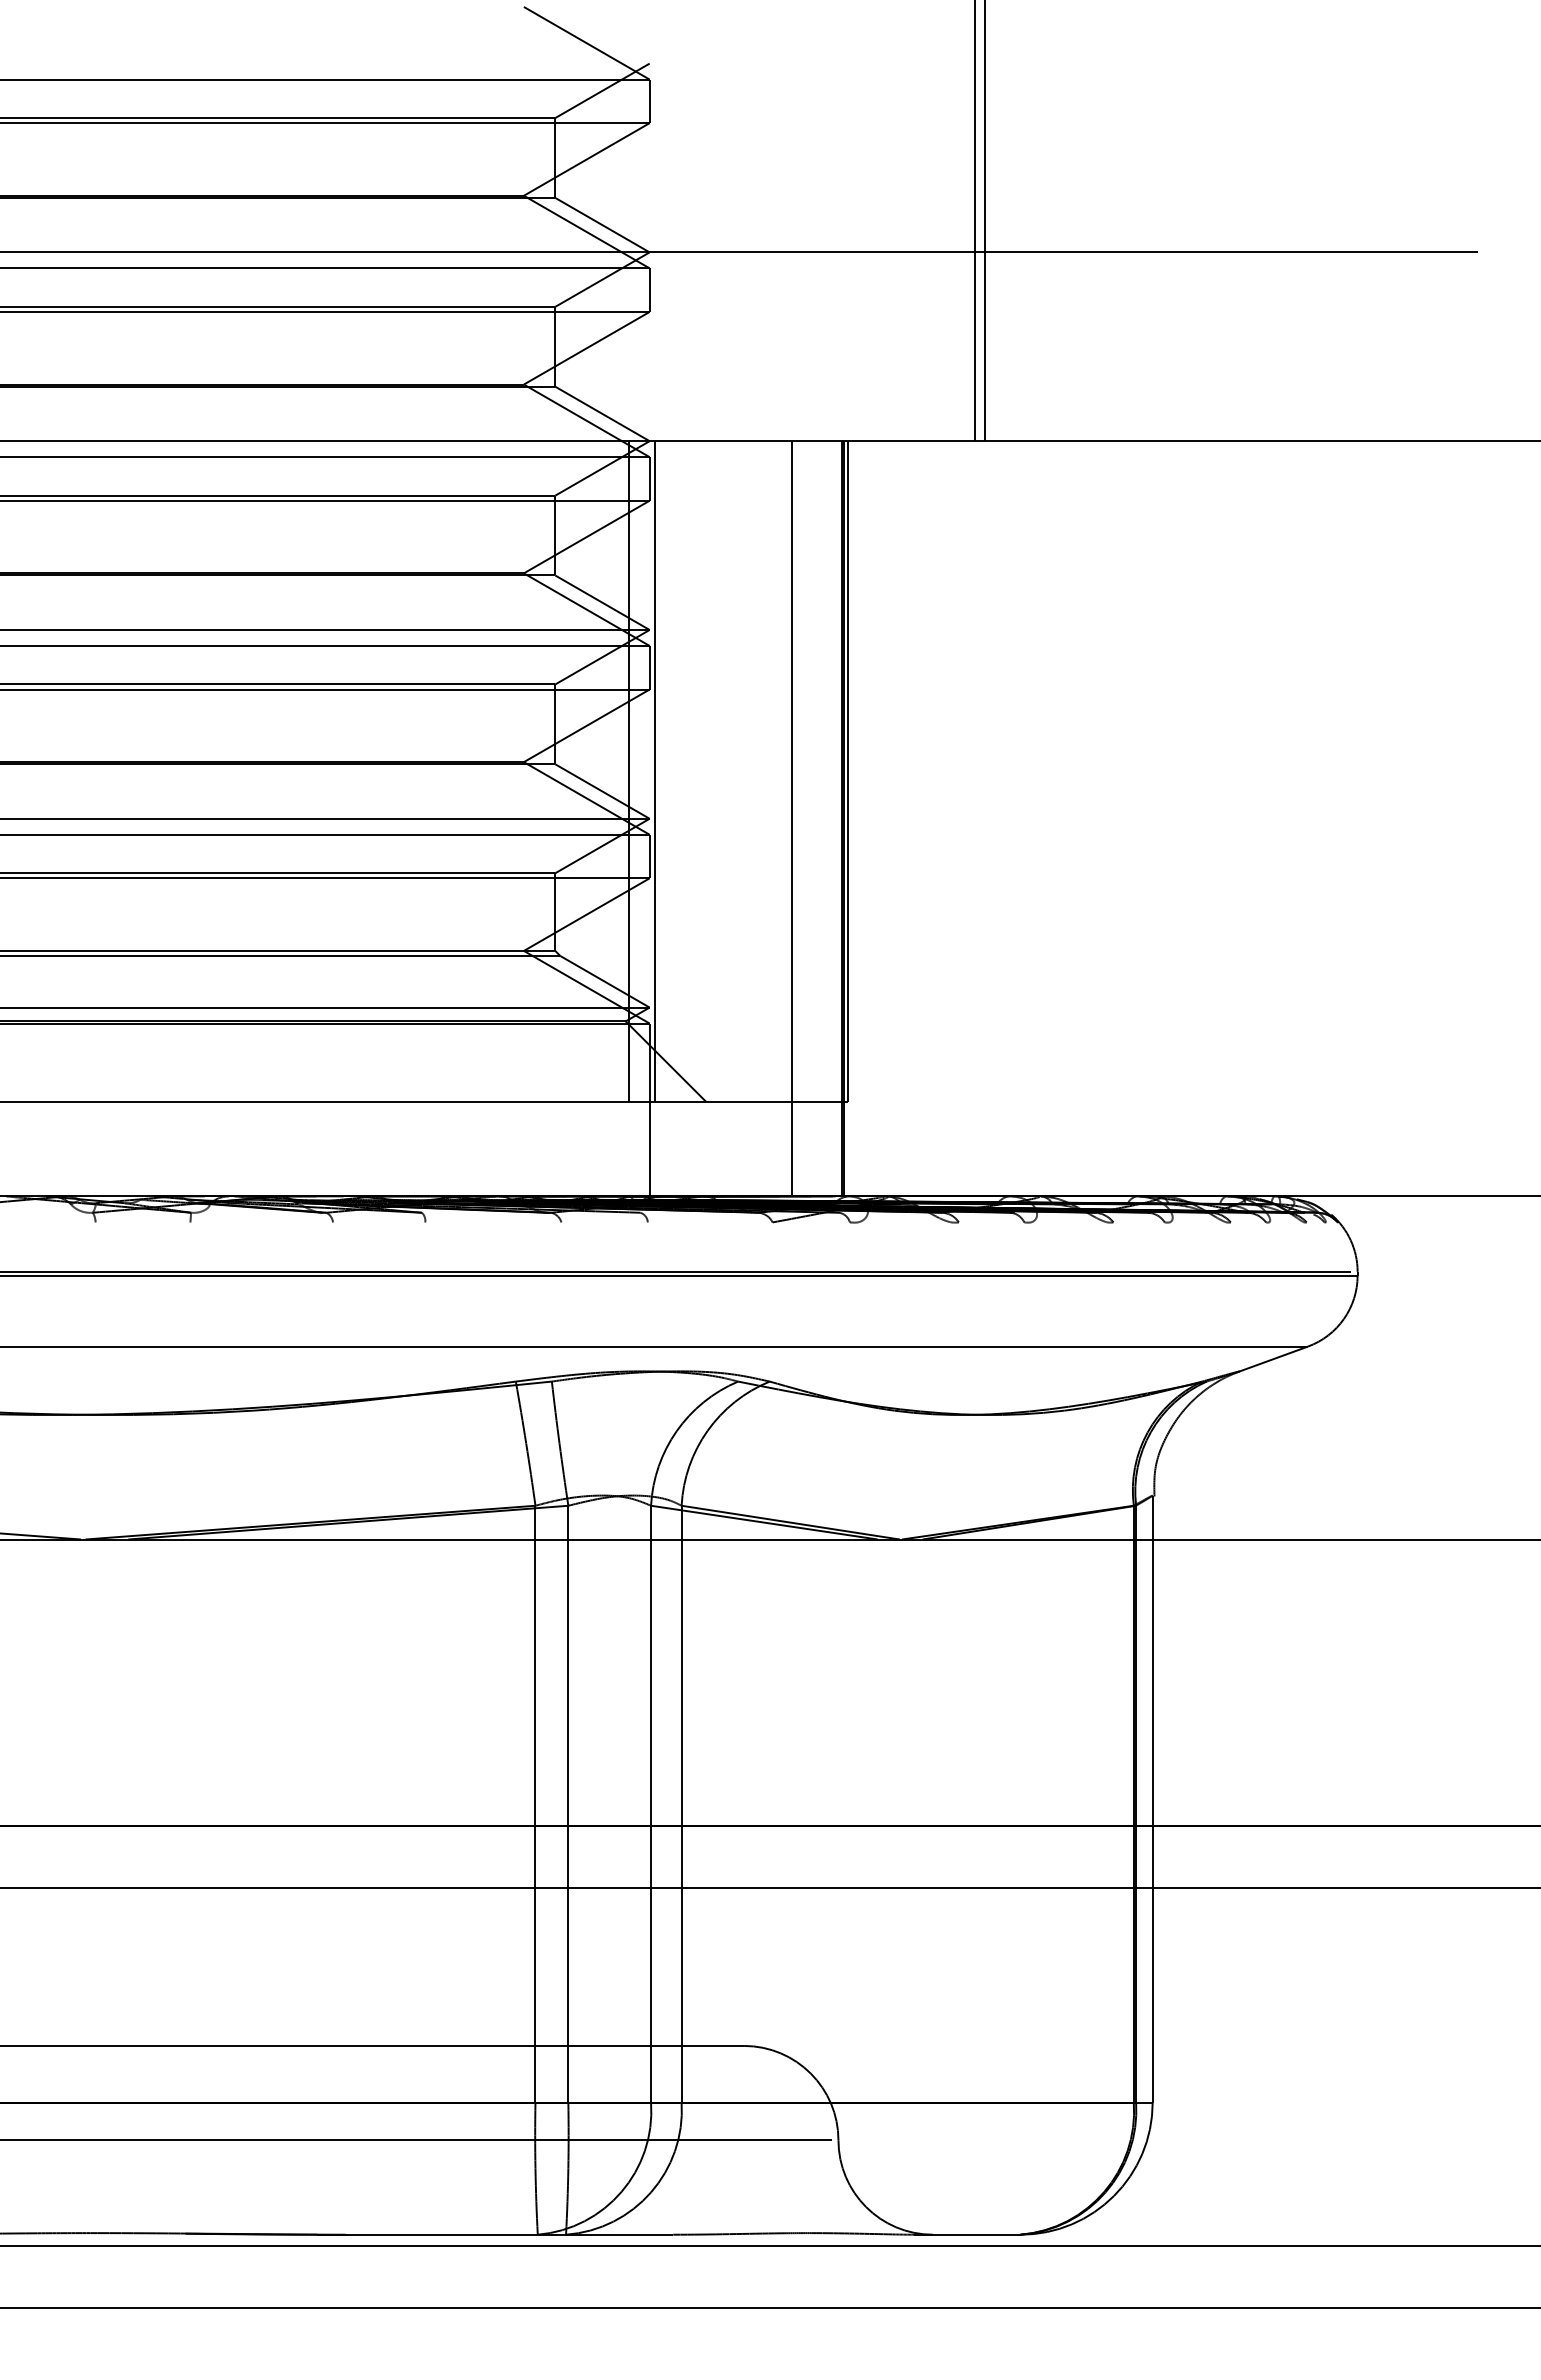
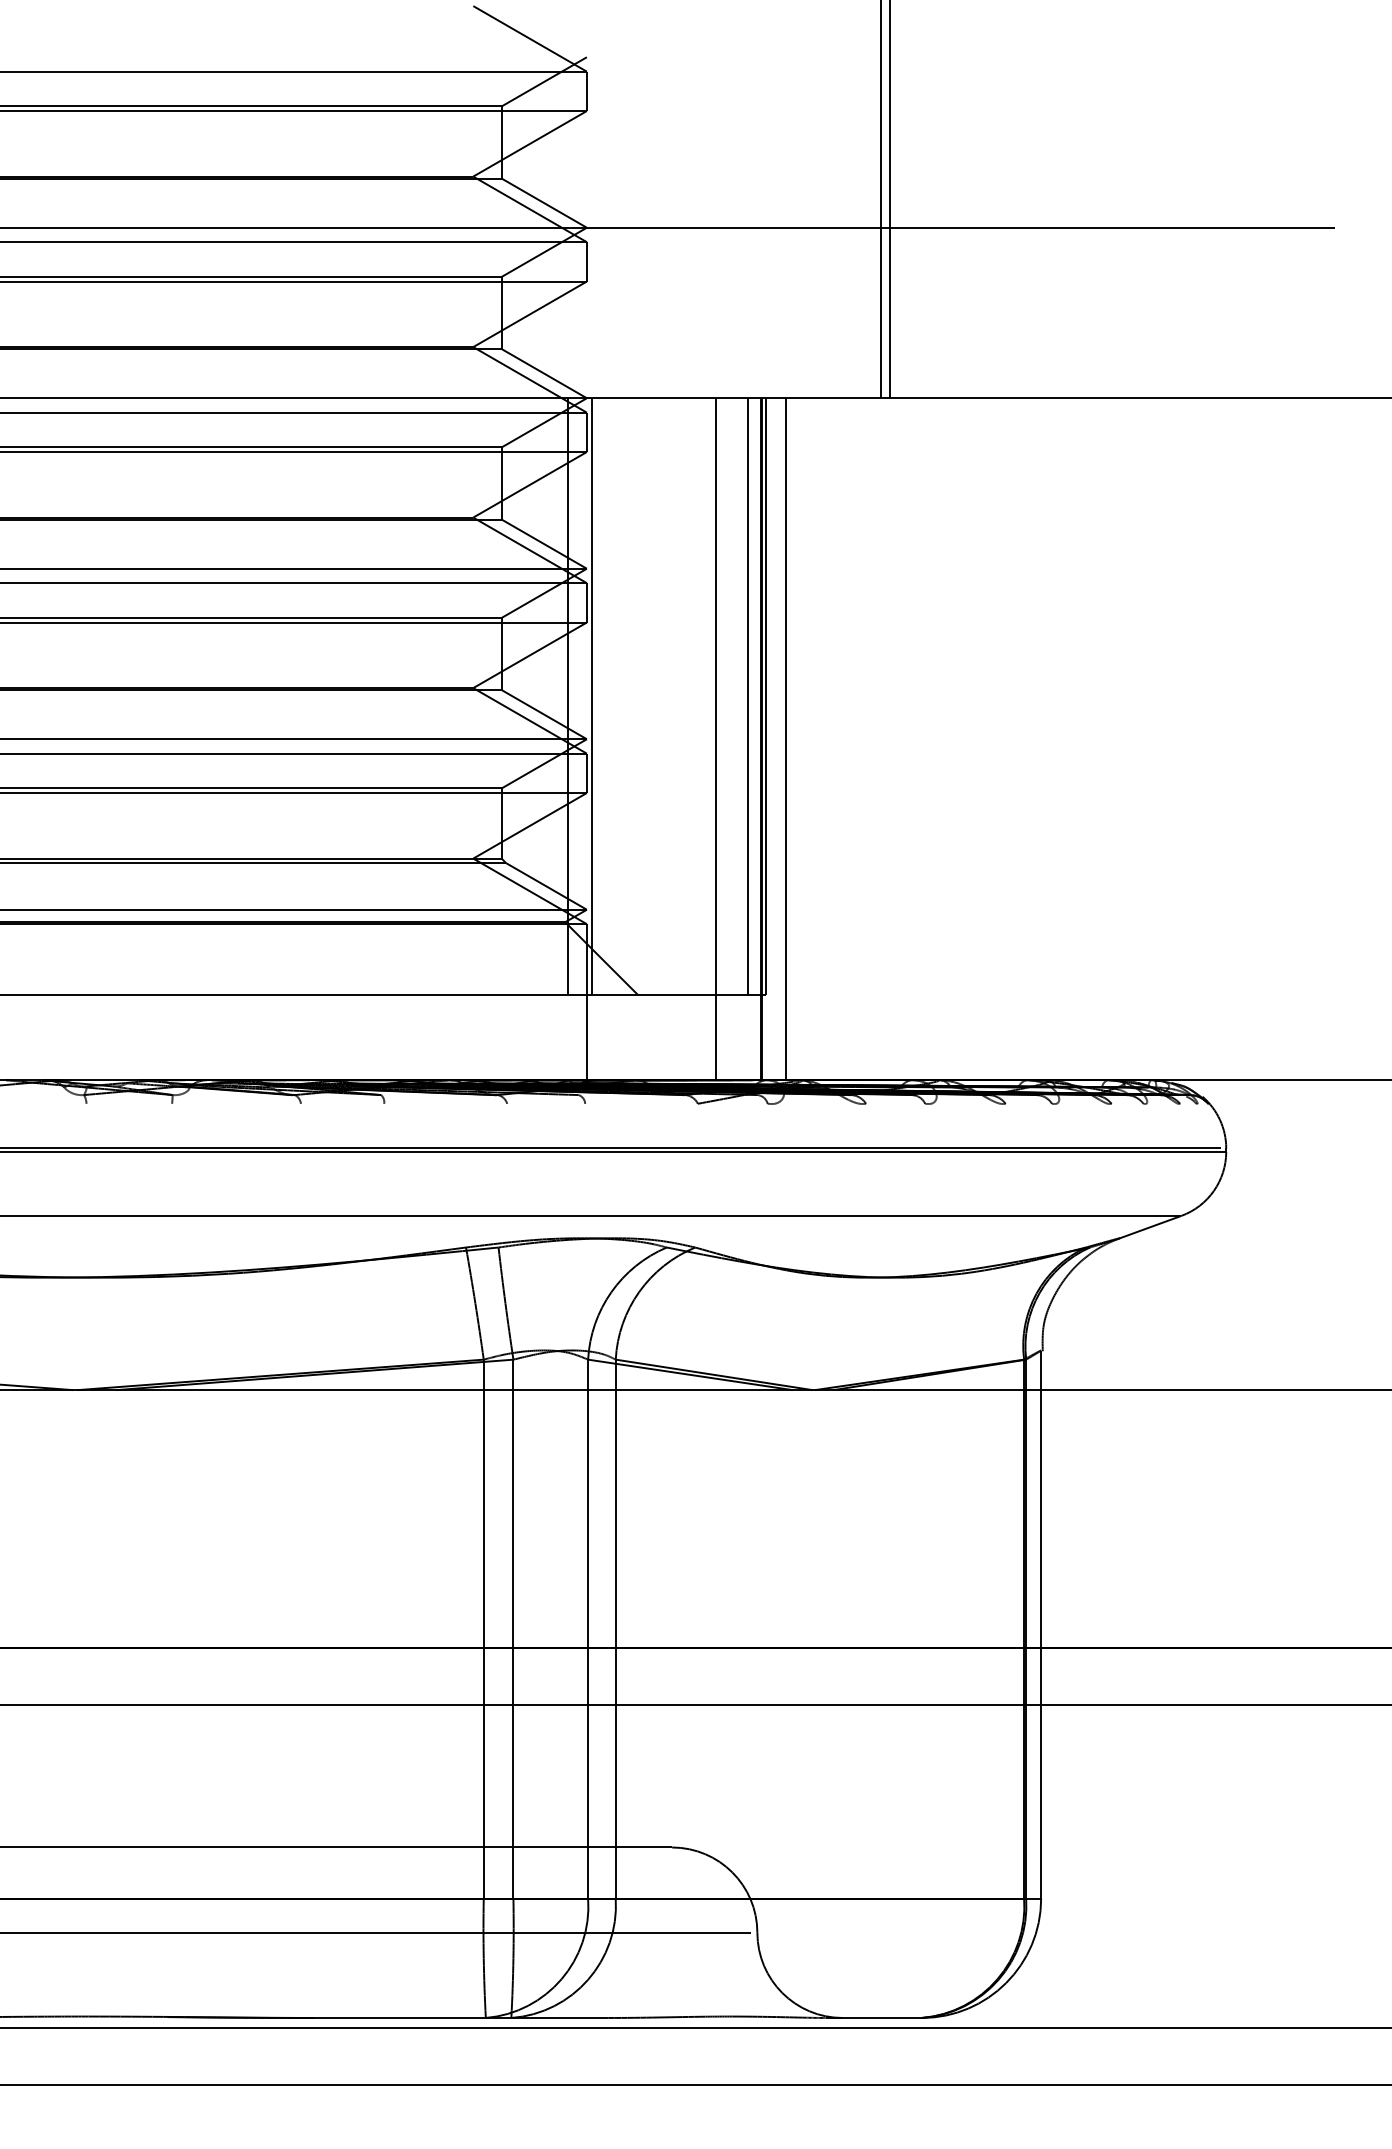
line: (828, 771) -> (748, 696), added
line: (870, 819) -> (786, 739), added

